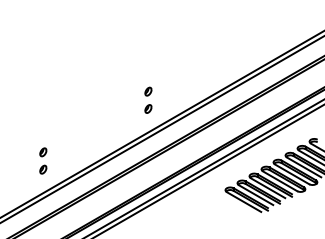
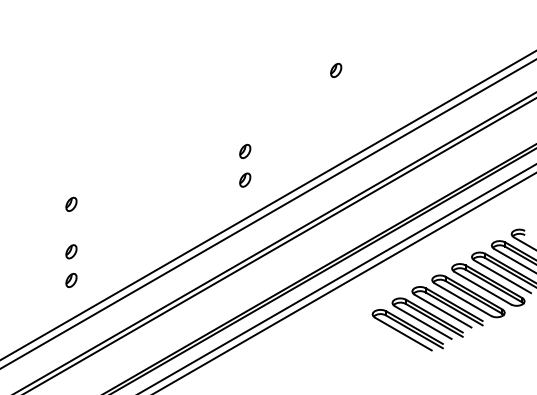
part: (203, 42) -> (336, 70), added
part: (43, 123) -> (71, 204), added

